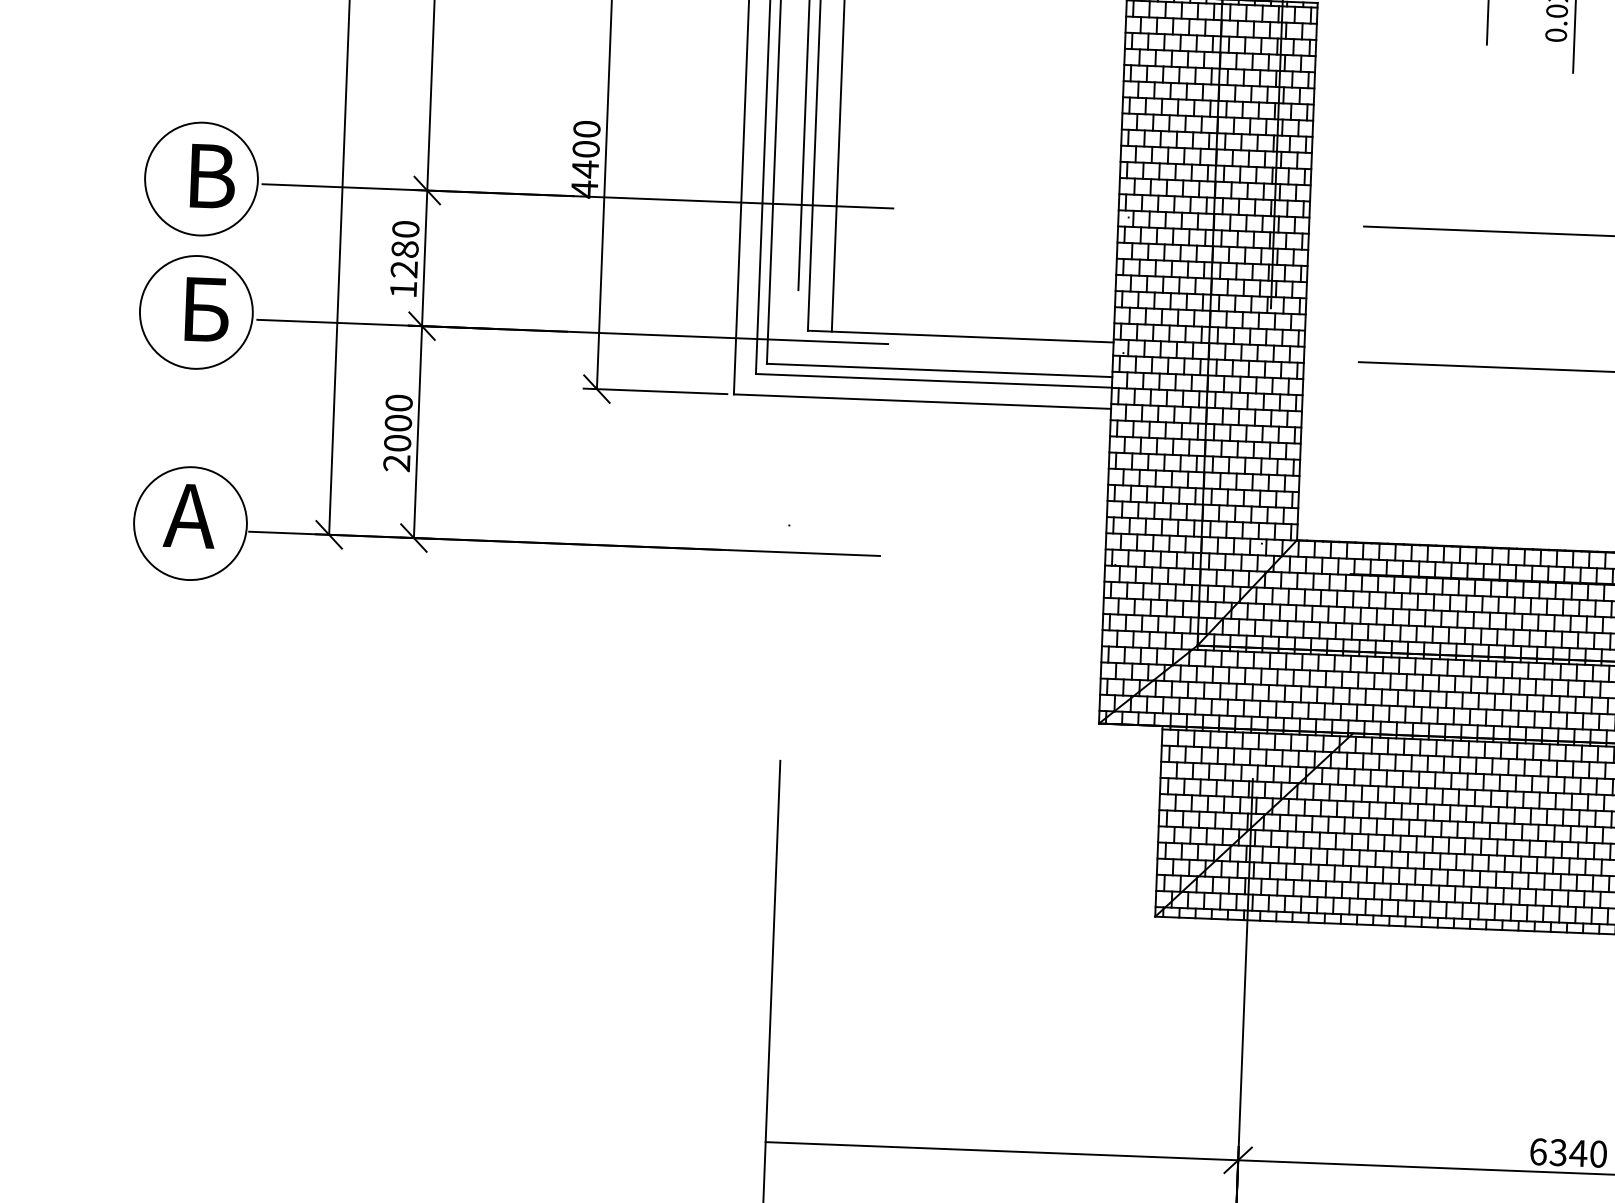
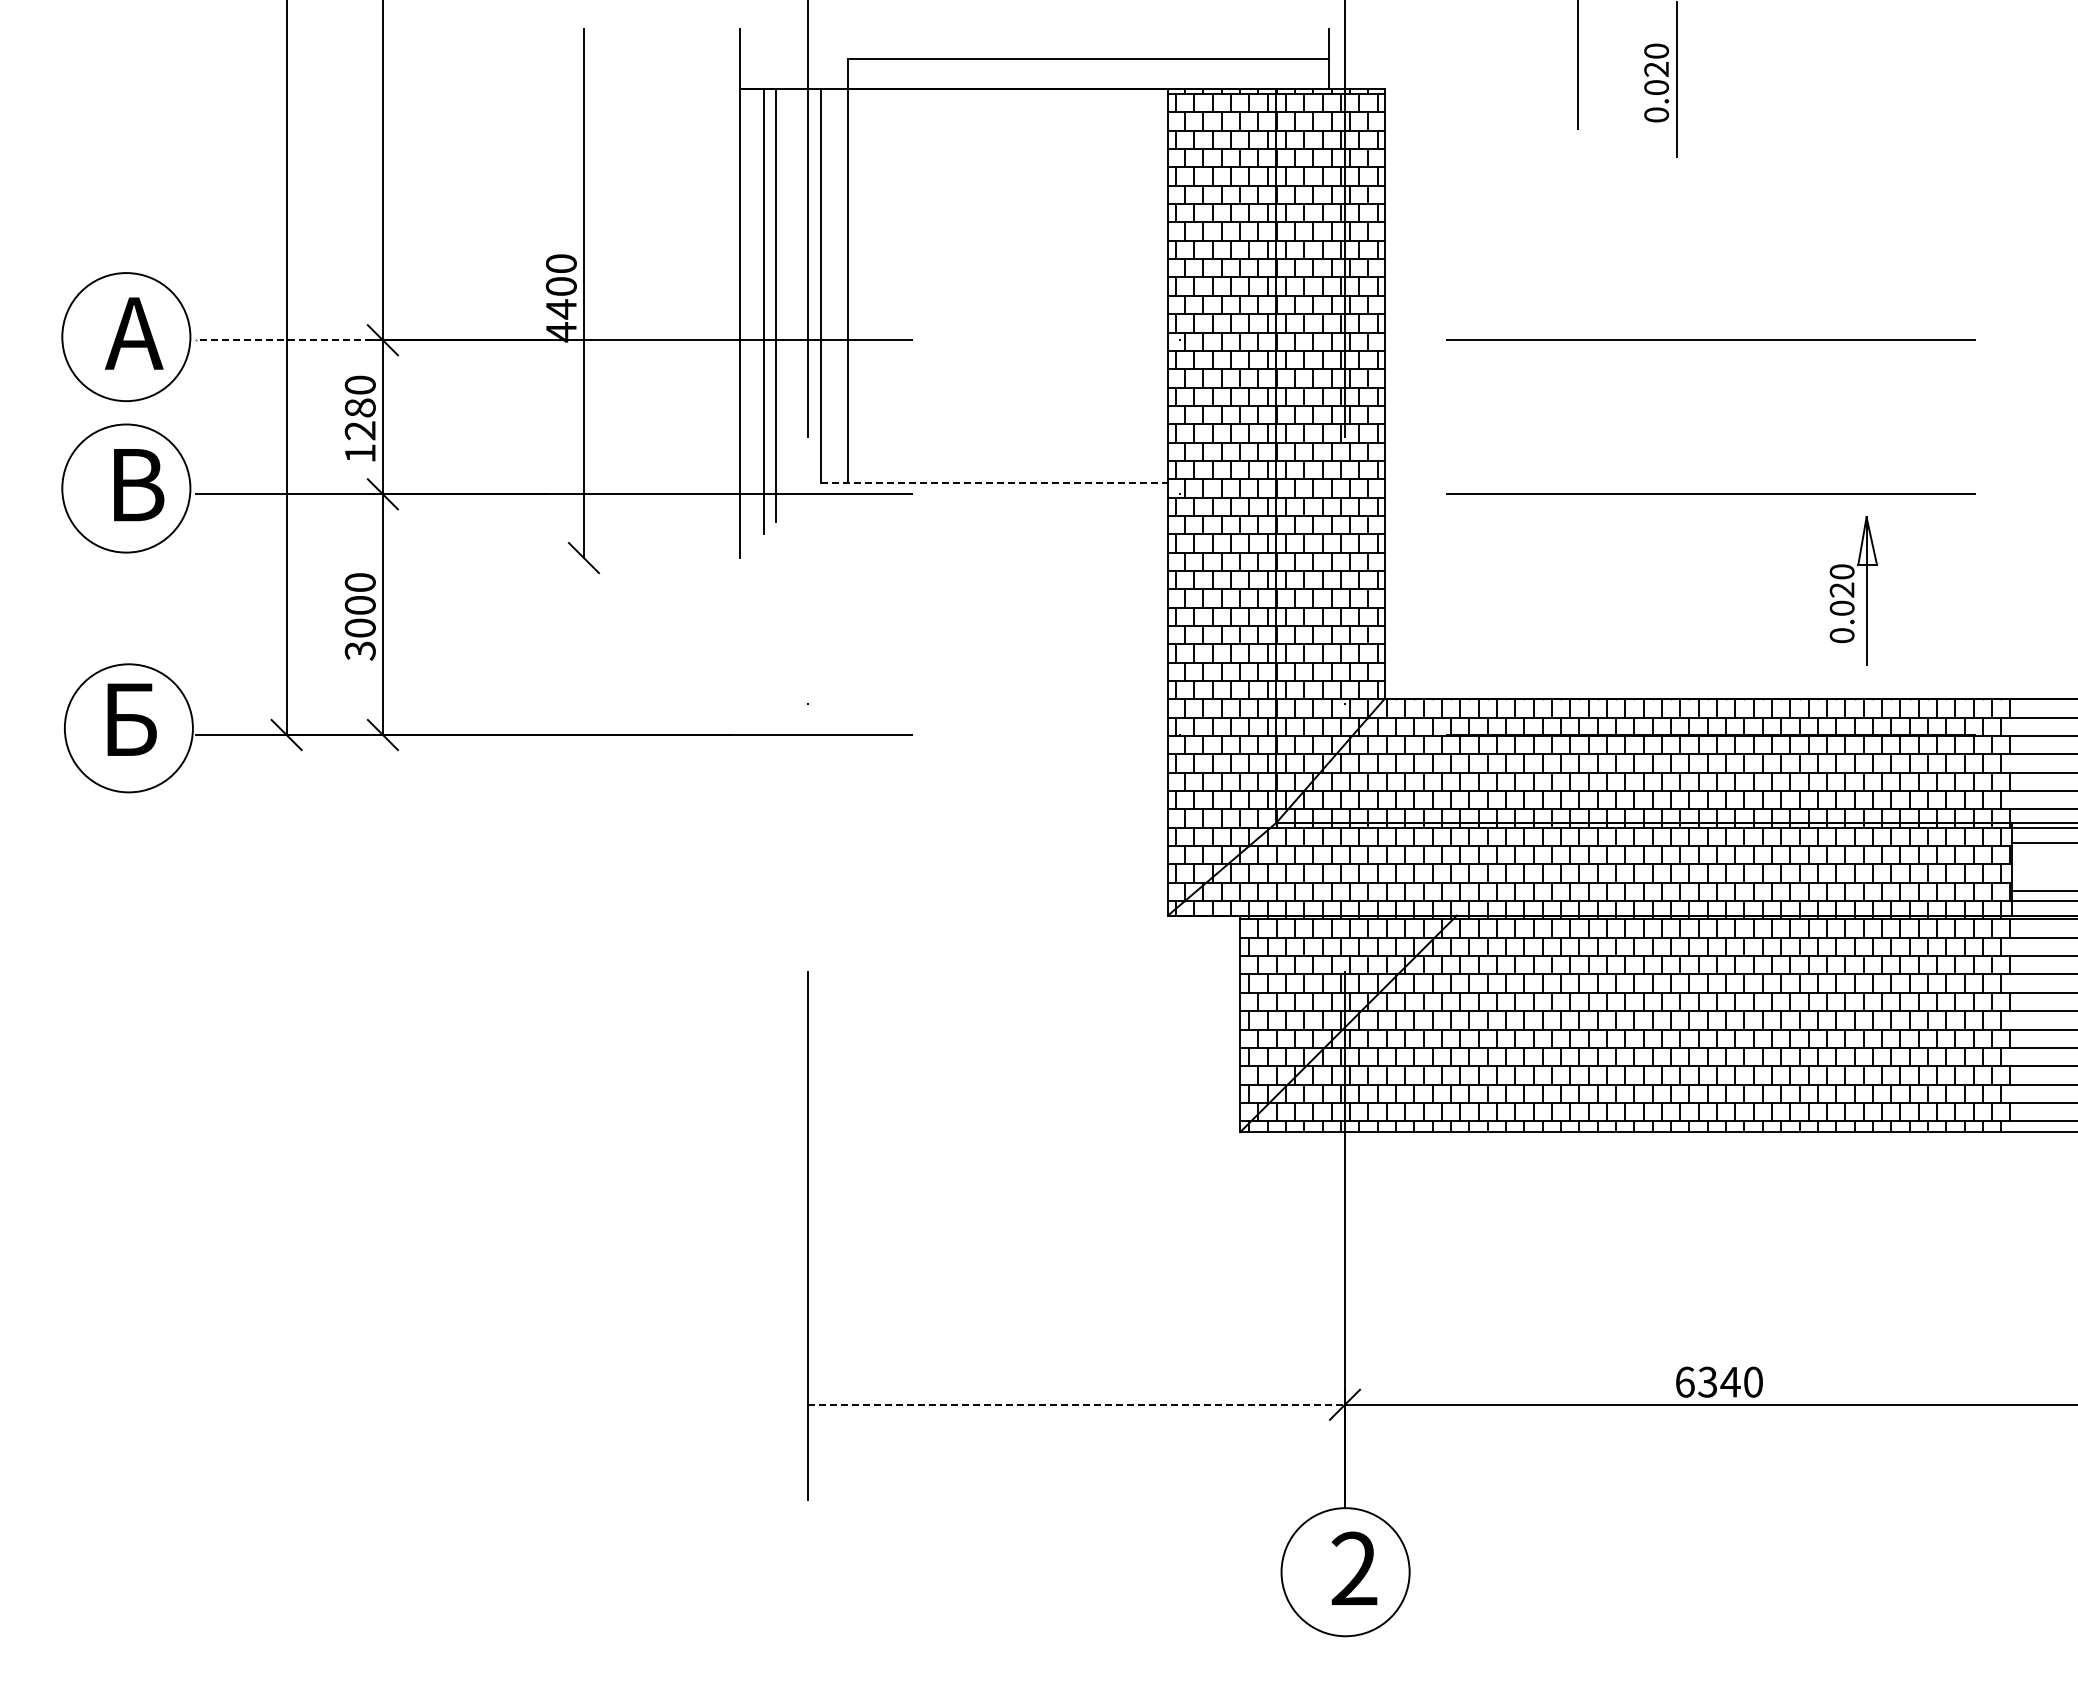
text: (208, 176) -> (134, 333), В -> А
line: (345, 187) -> (289, 340), solid -> dashed
text: (211, 308) -> (143, 483), Б -> В
line: (960, 336) -> (994, 482), solid -> dashed
line: (939, 370) -> (971, 521), removed
line: (933, 381) -> (965, 534), removed
line: (655, 391) -> (650, 558), removed
line: (922, 401) -> (953, 558), removed
text: (397, 462) -> (360, 650), 2000 -> 3000
text: (189, 515) -> (127, 719), А -> Б
line: (1002, 1150) -> (1077, 1404), solid -> dashed

